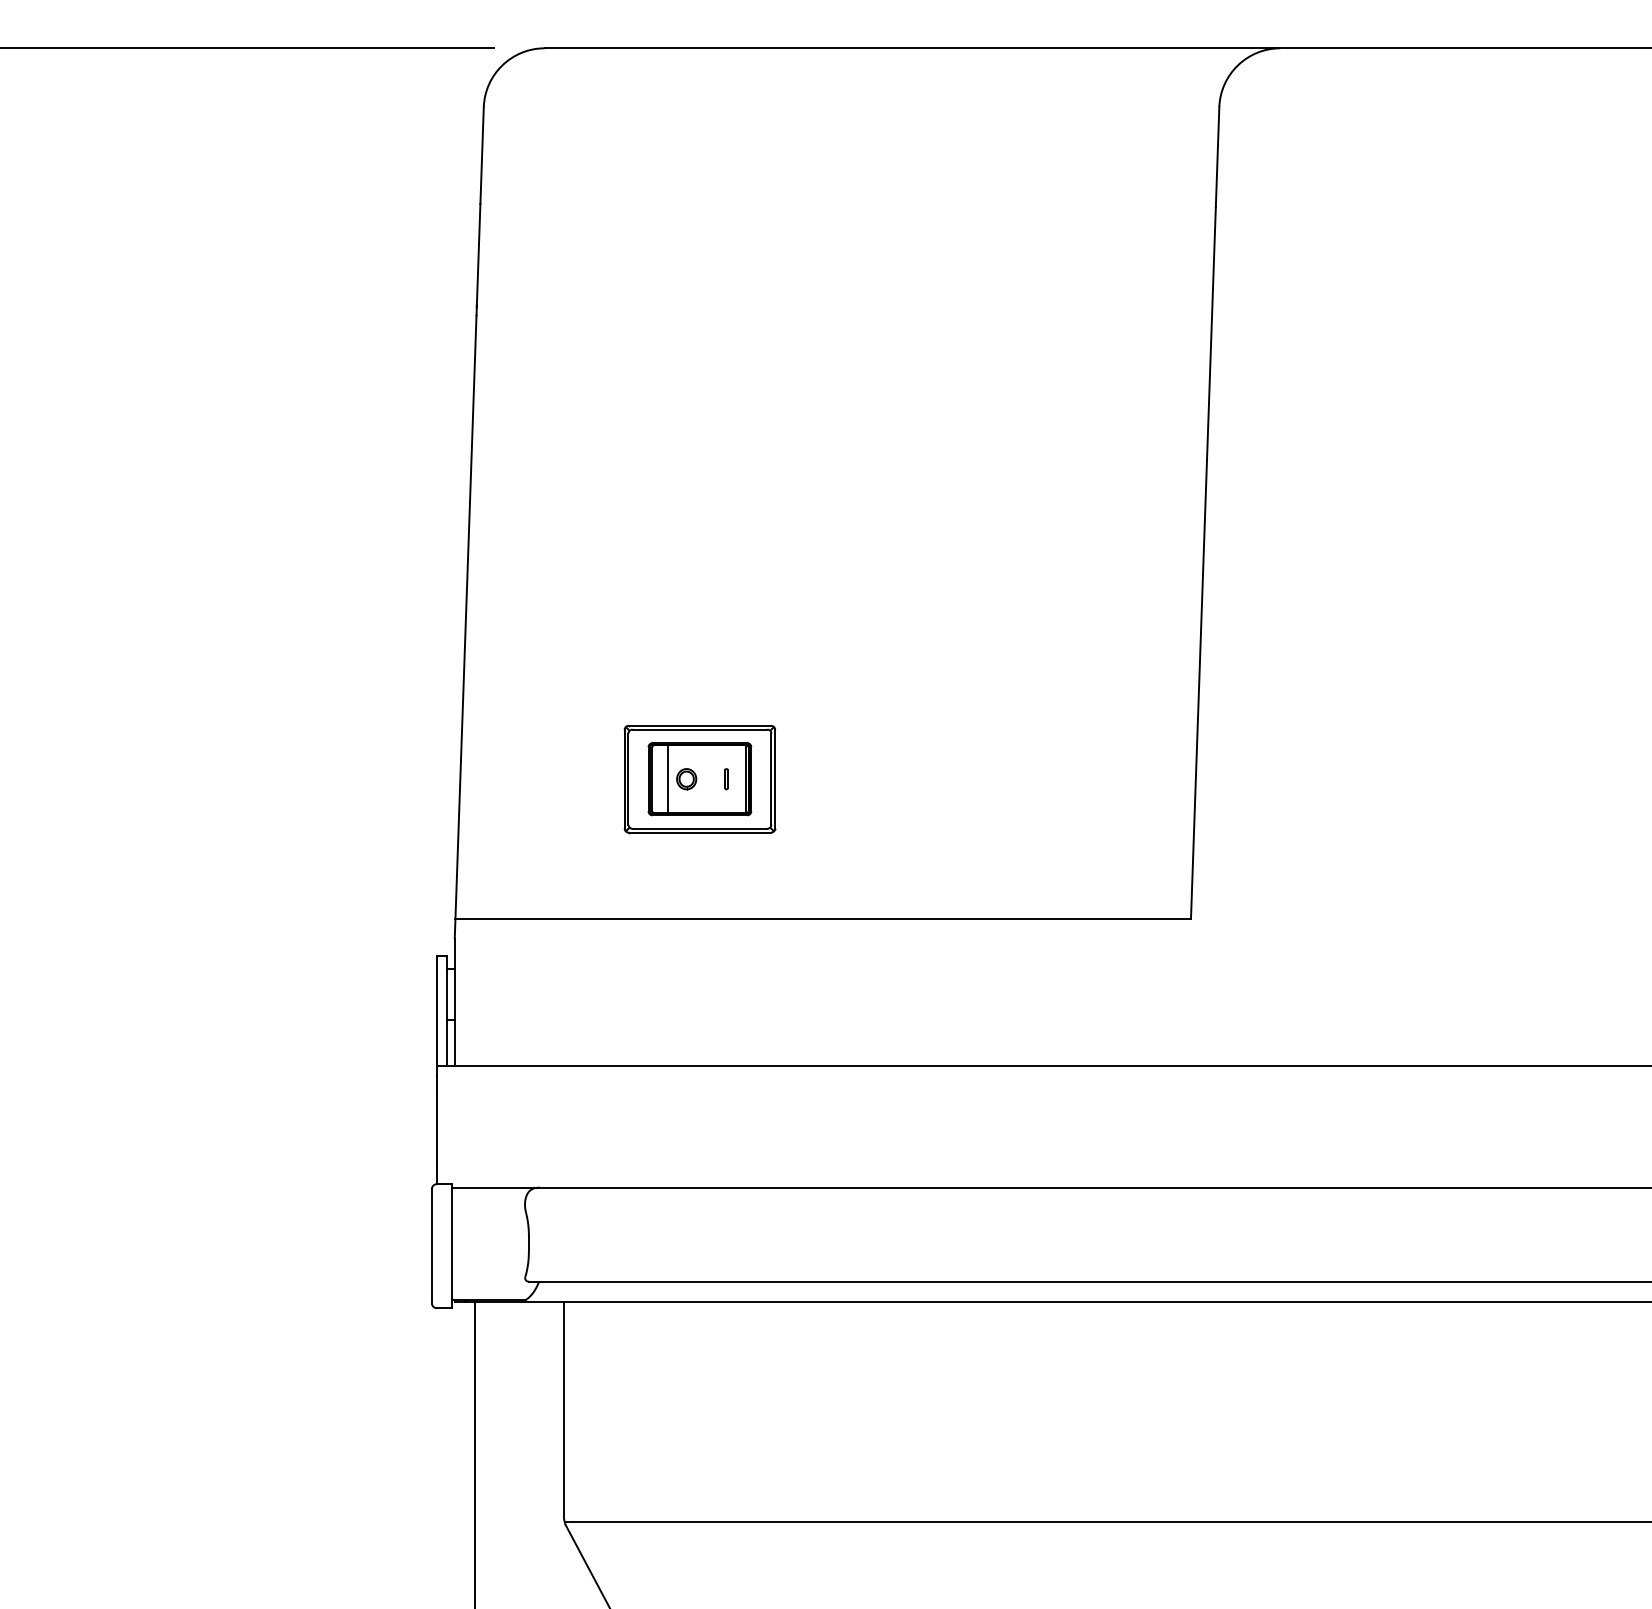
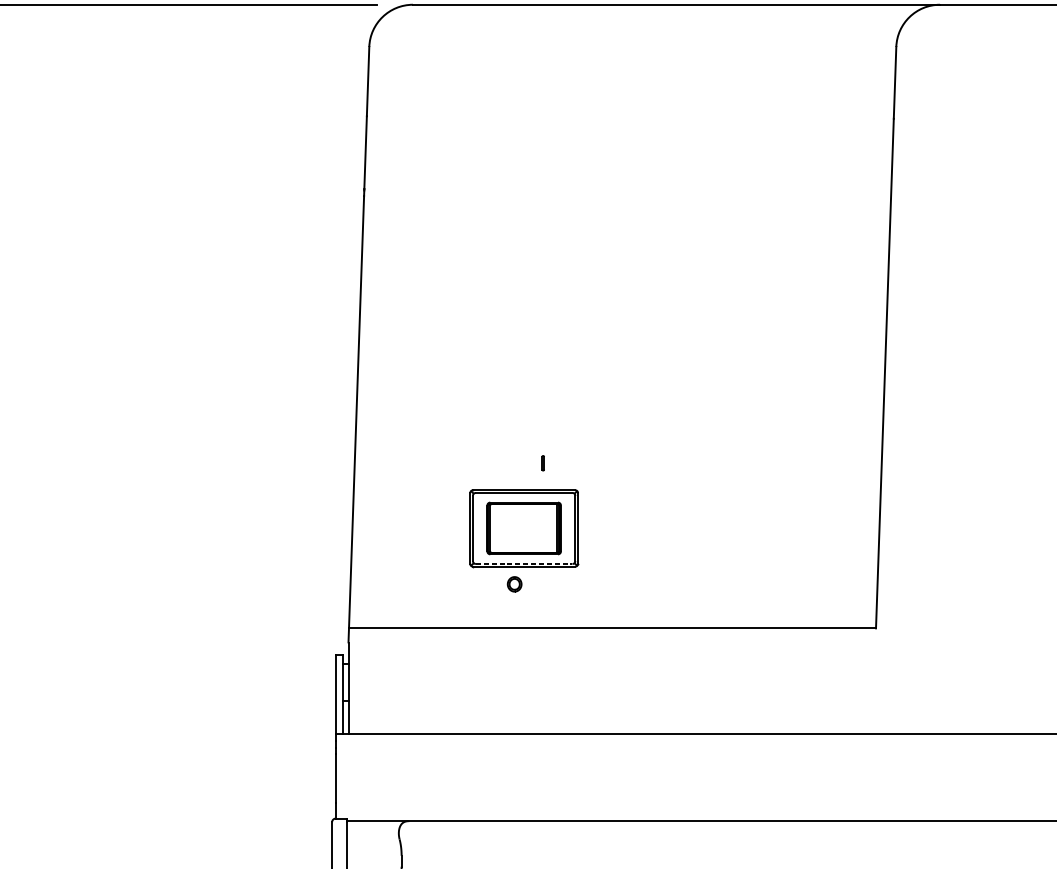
line: (668, 778) -> (501, 527), removed
part: (686, 779) -> (514, 584), moved
line: (725, 779) -> (542, 463), moved
line: (700, 828) -> (524, 563), solid -> dashed

